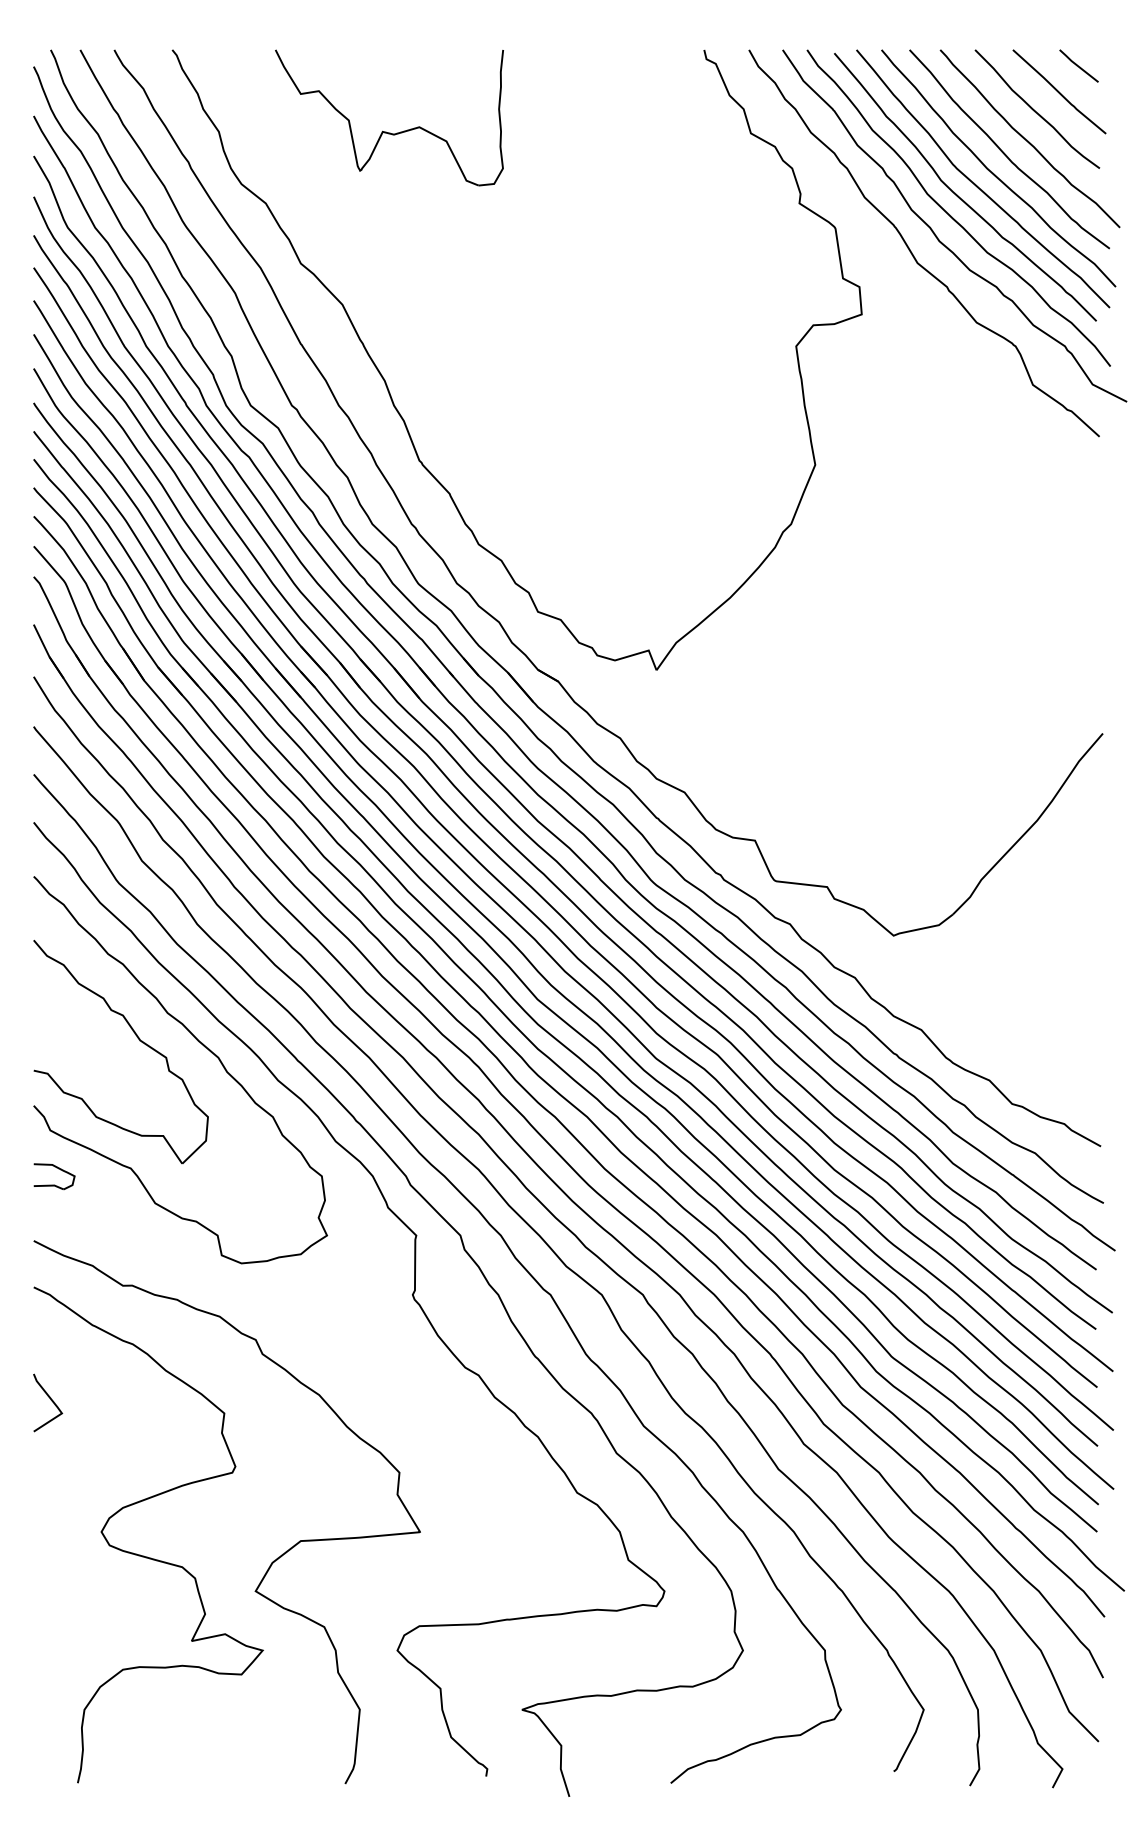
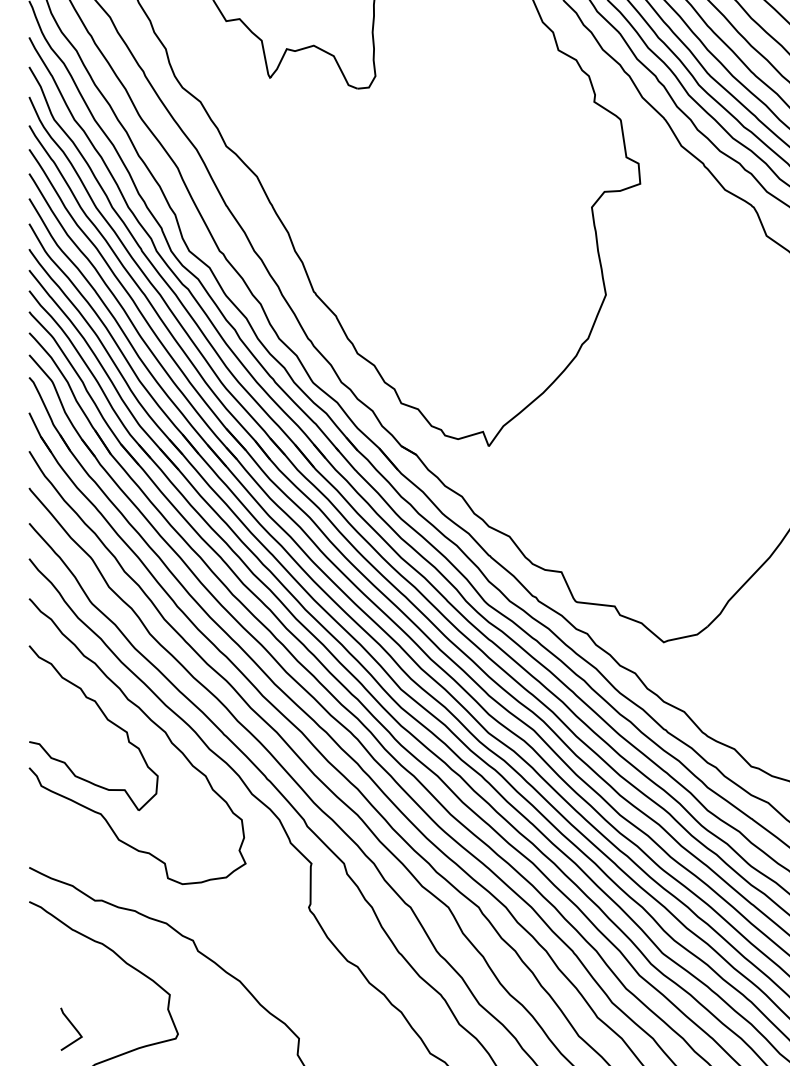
part: (54, 1184) -> (44, 825), removed
line: (50, 1400) -> (73, 1027), moved

